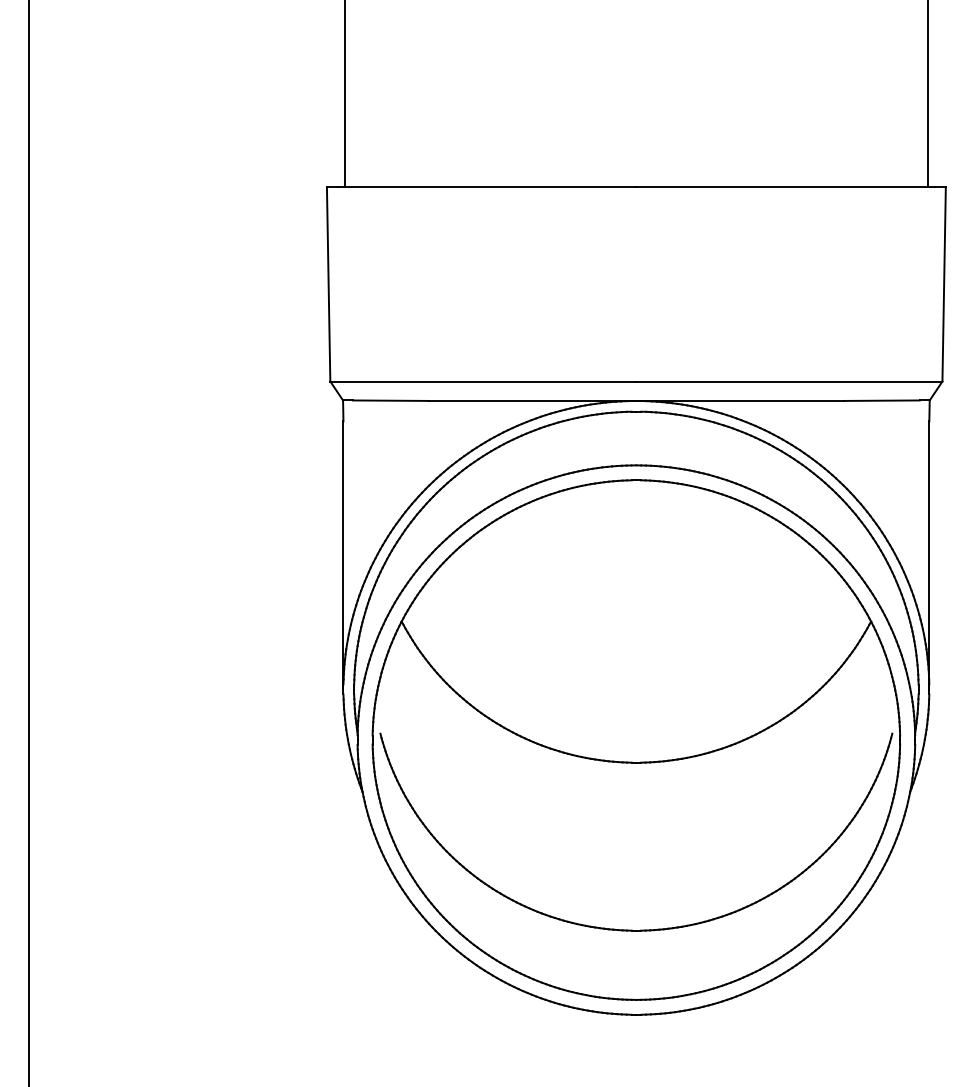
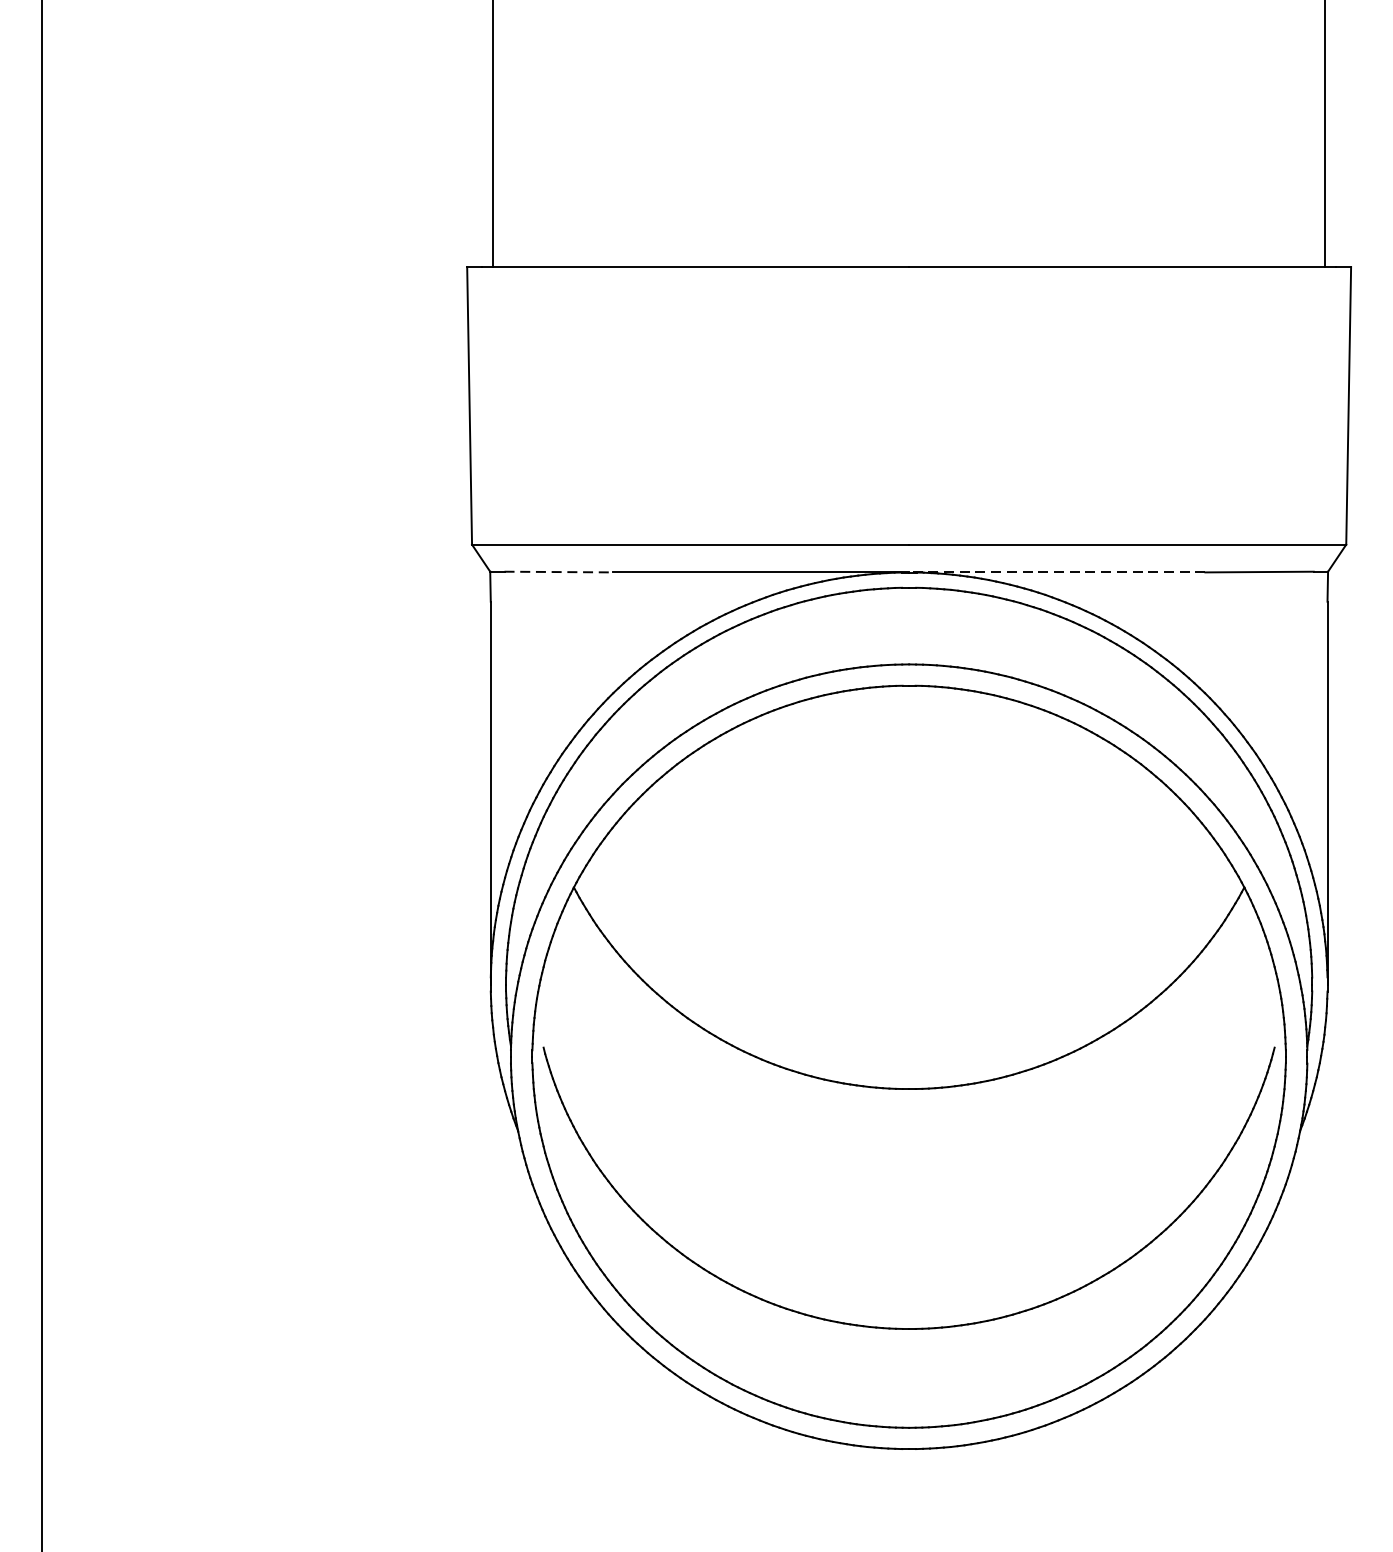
line: (391, 400) -> (559, 571), solid -> dashed
line: (740, 400) -> (1057, 571), solid -> dashed

